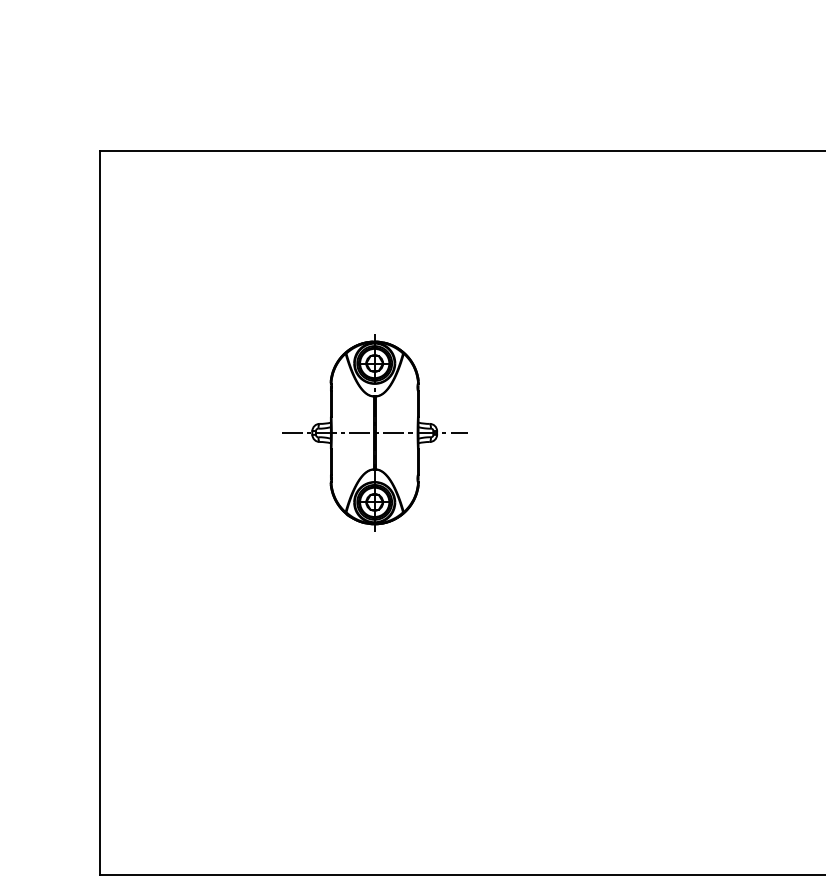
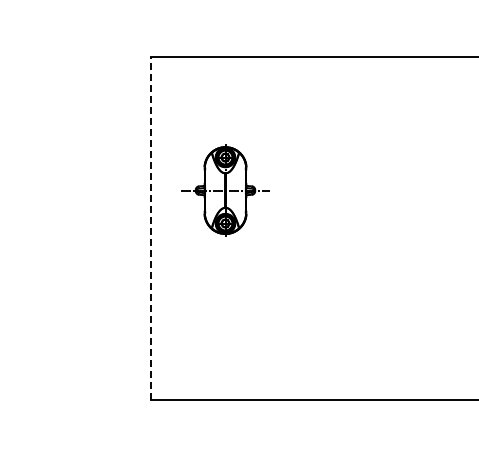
part: (374, 432) -> (225, 190), moved
line: (98, 512) -> (150, 228), solid -> dashed

